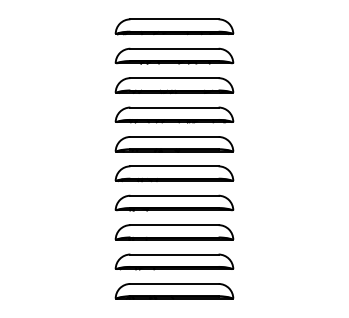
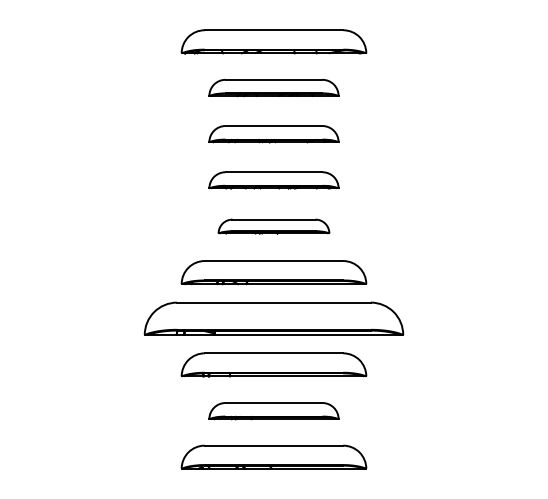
part: (174, 55) -> (274, 87), size x0.7
part: (174, 85) -> (274, 134), size x0.7
part: (174, 114) -> (274, 179), size x0.7
part: (174, 144) -> (274, 226), size x0.6
part: (174, 202) -> (274, 317), size x1.4
part: (174, 261) -> (274, 410), size x0.7

